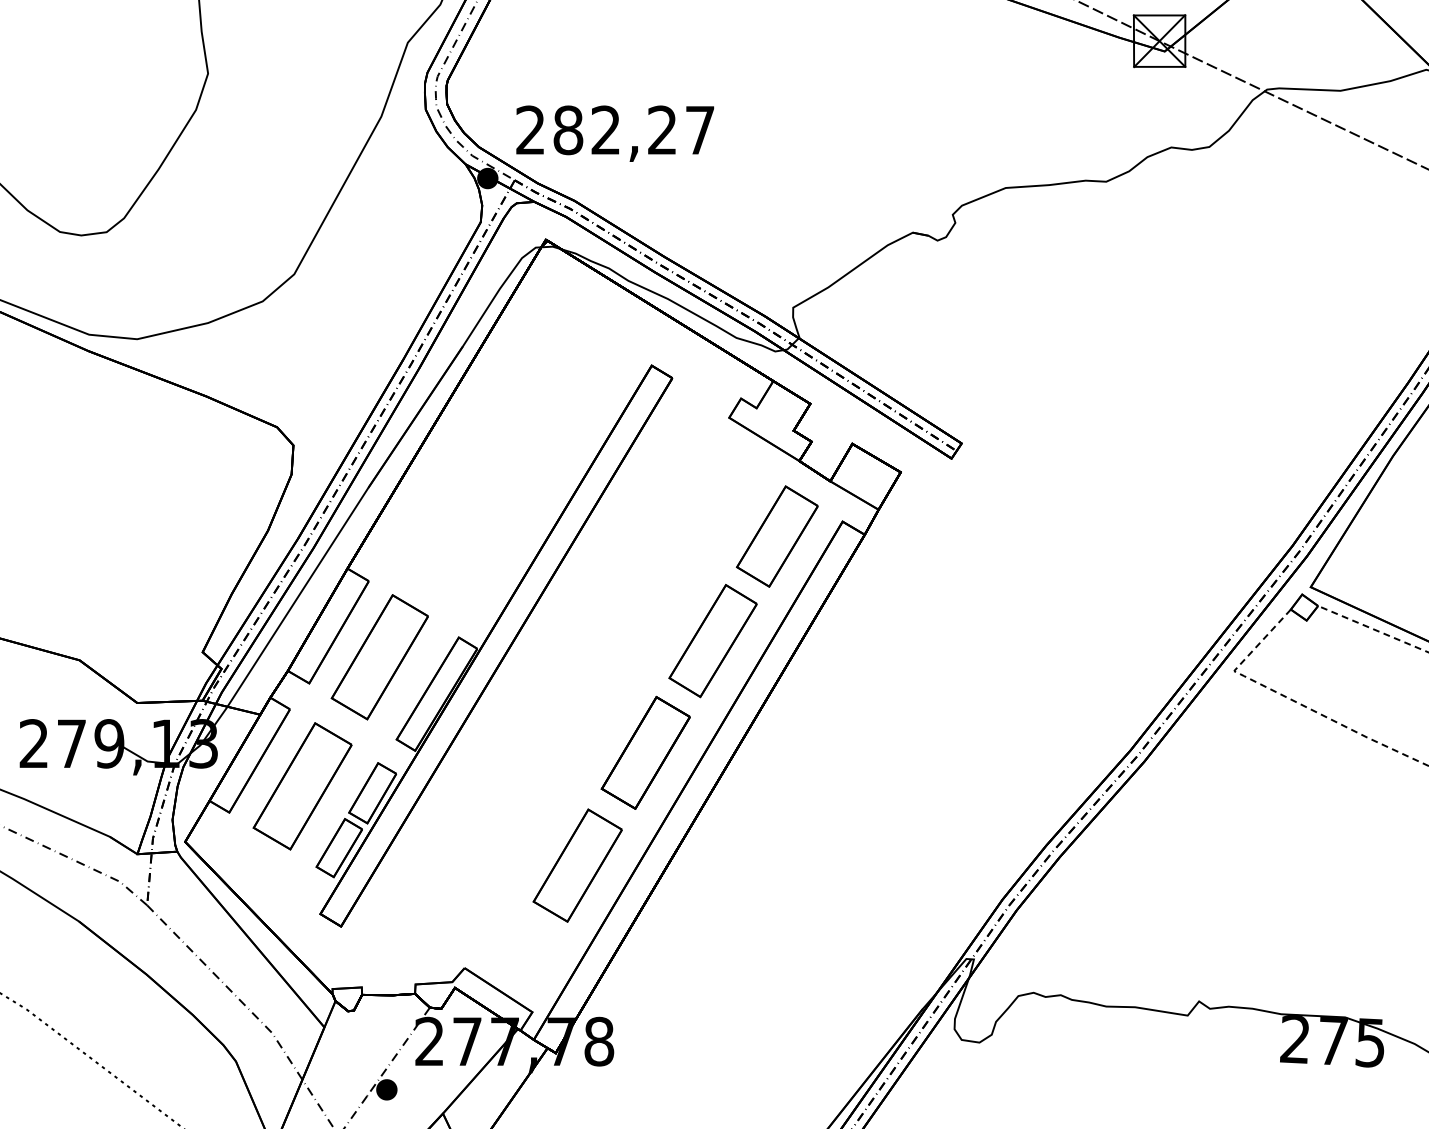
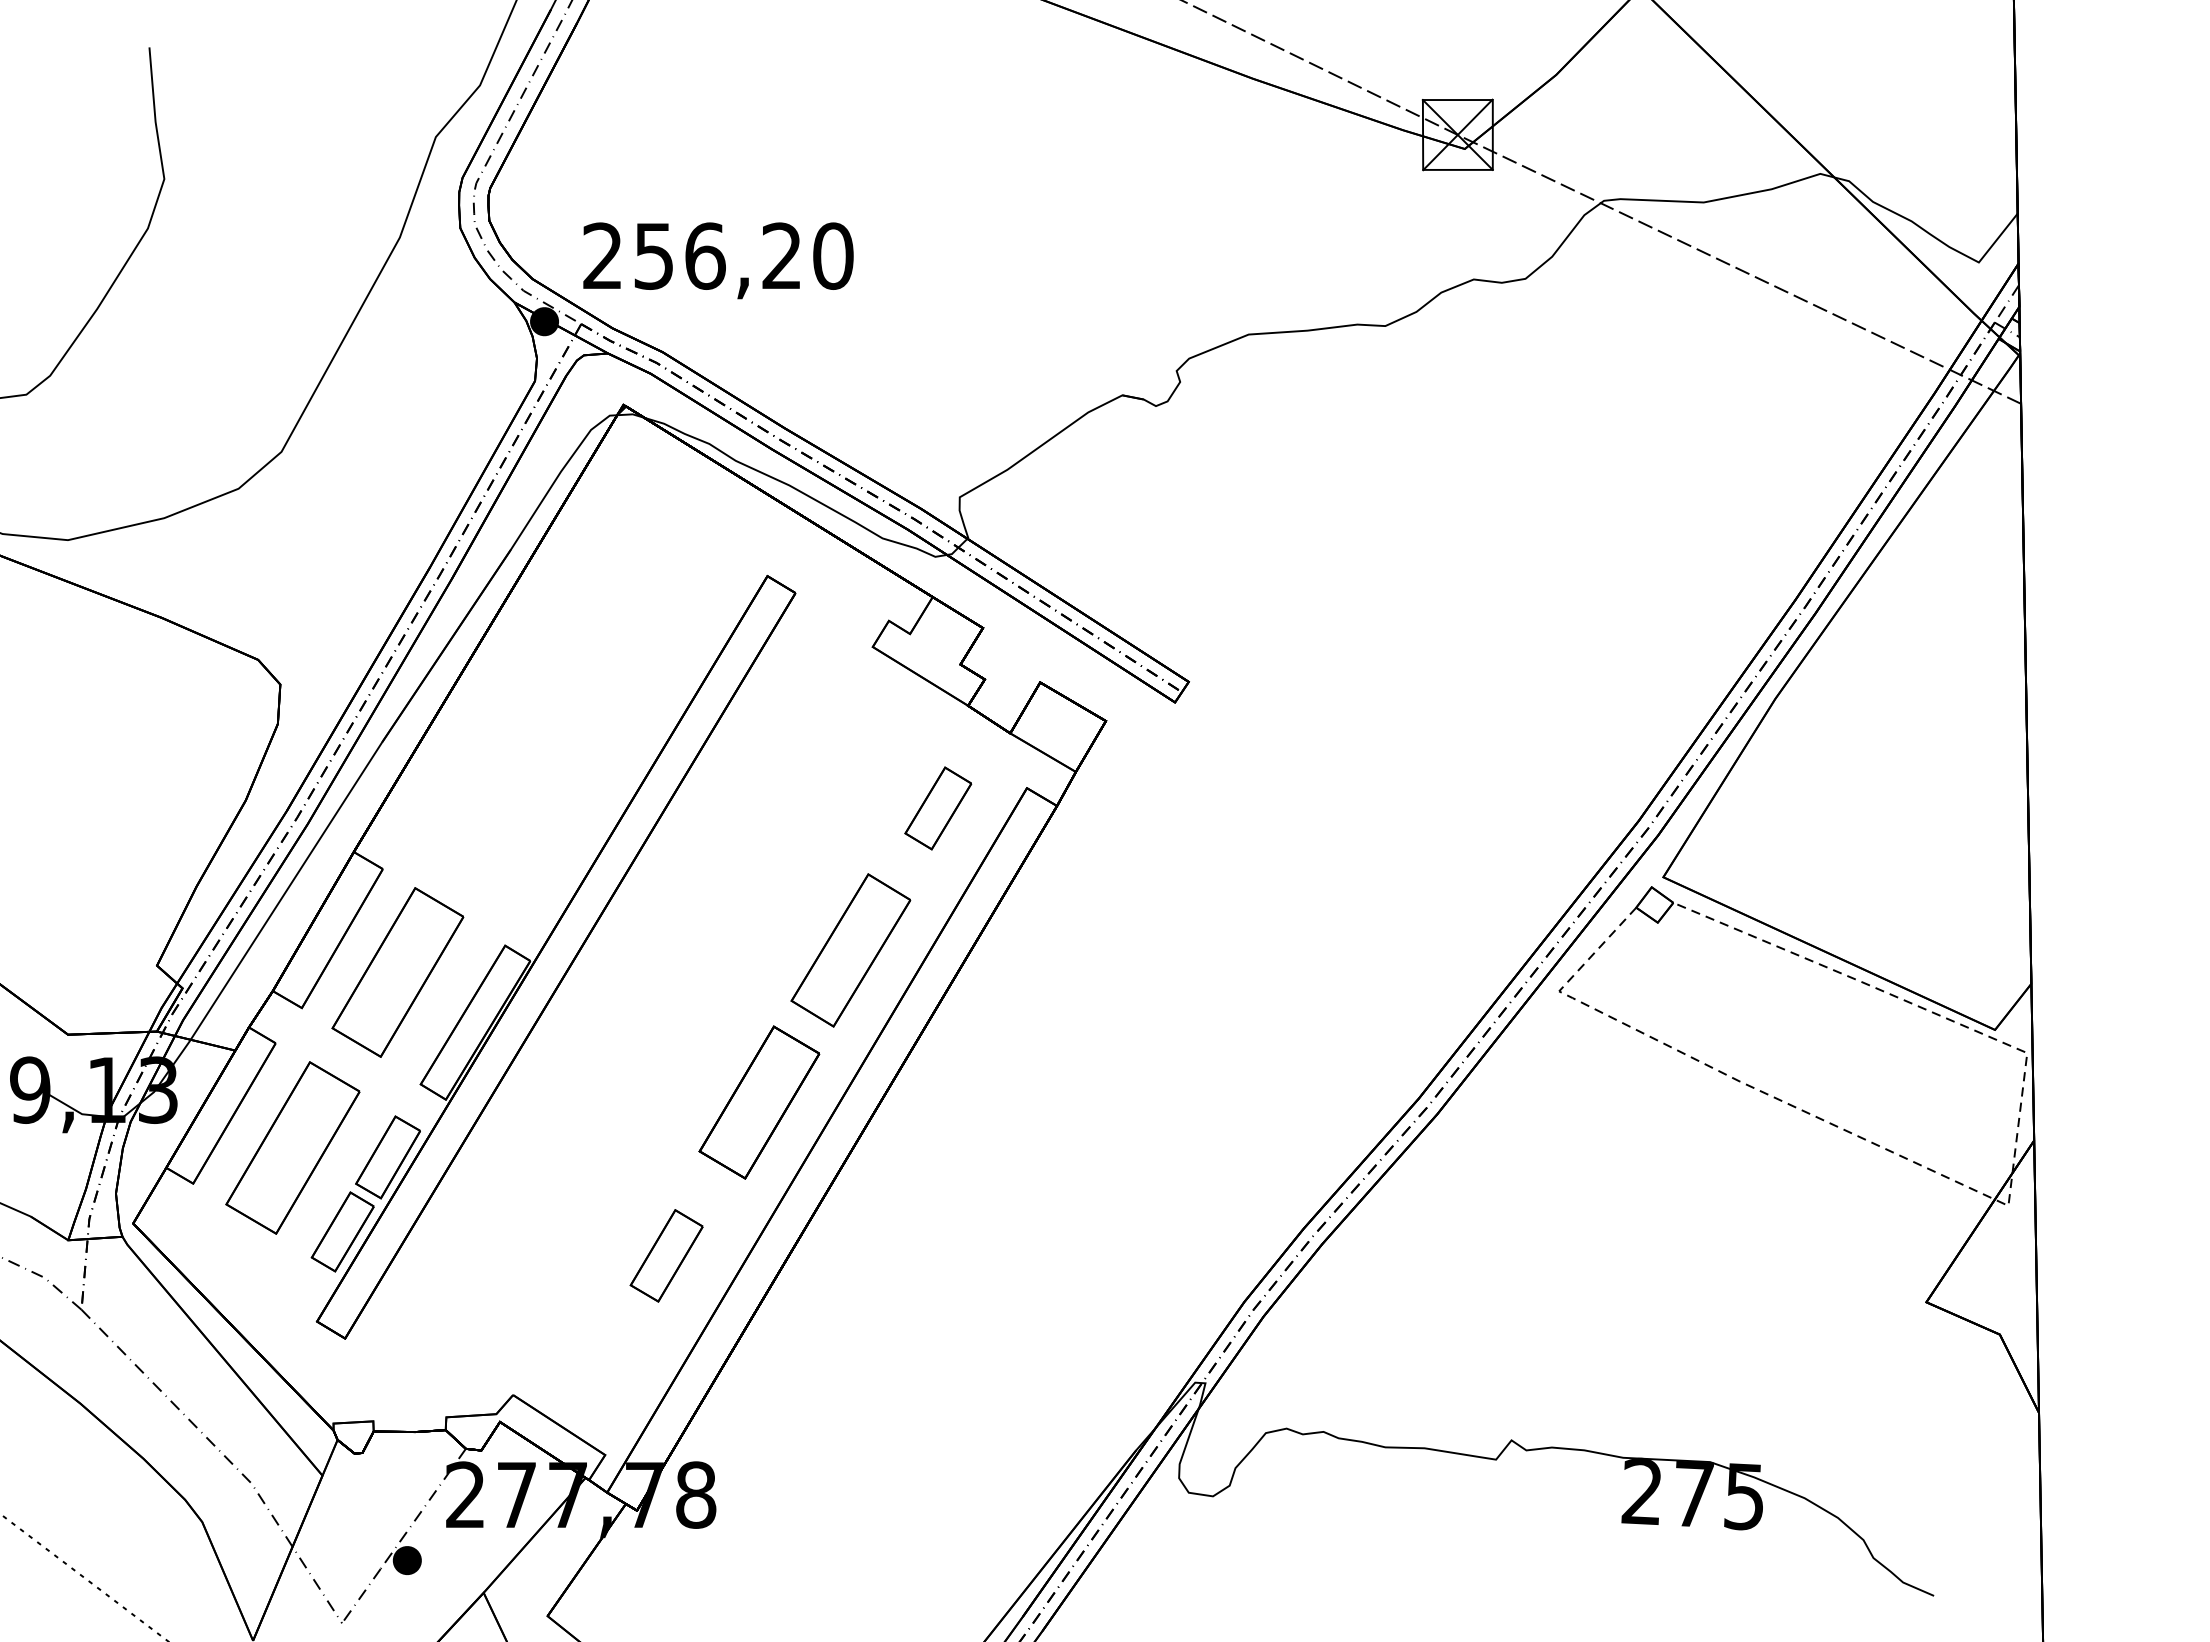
text: (634, 129) -> (743, 255), 282,27 -> 256,20
part: (777, 536) -> (938, 808), size x0.6
part: (577, 865) -> (666, 1255), size x0.6

